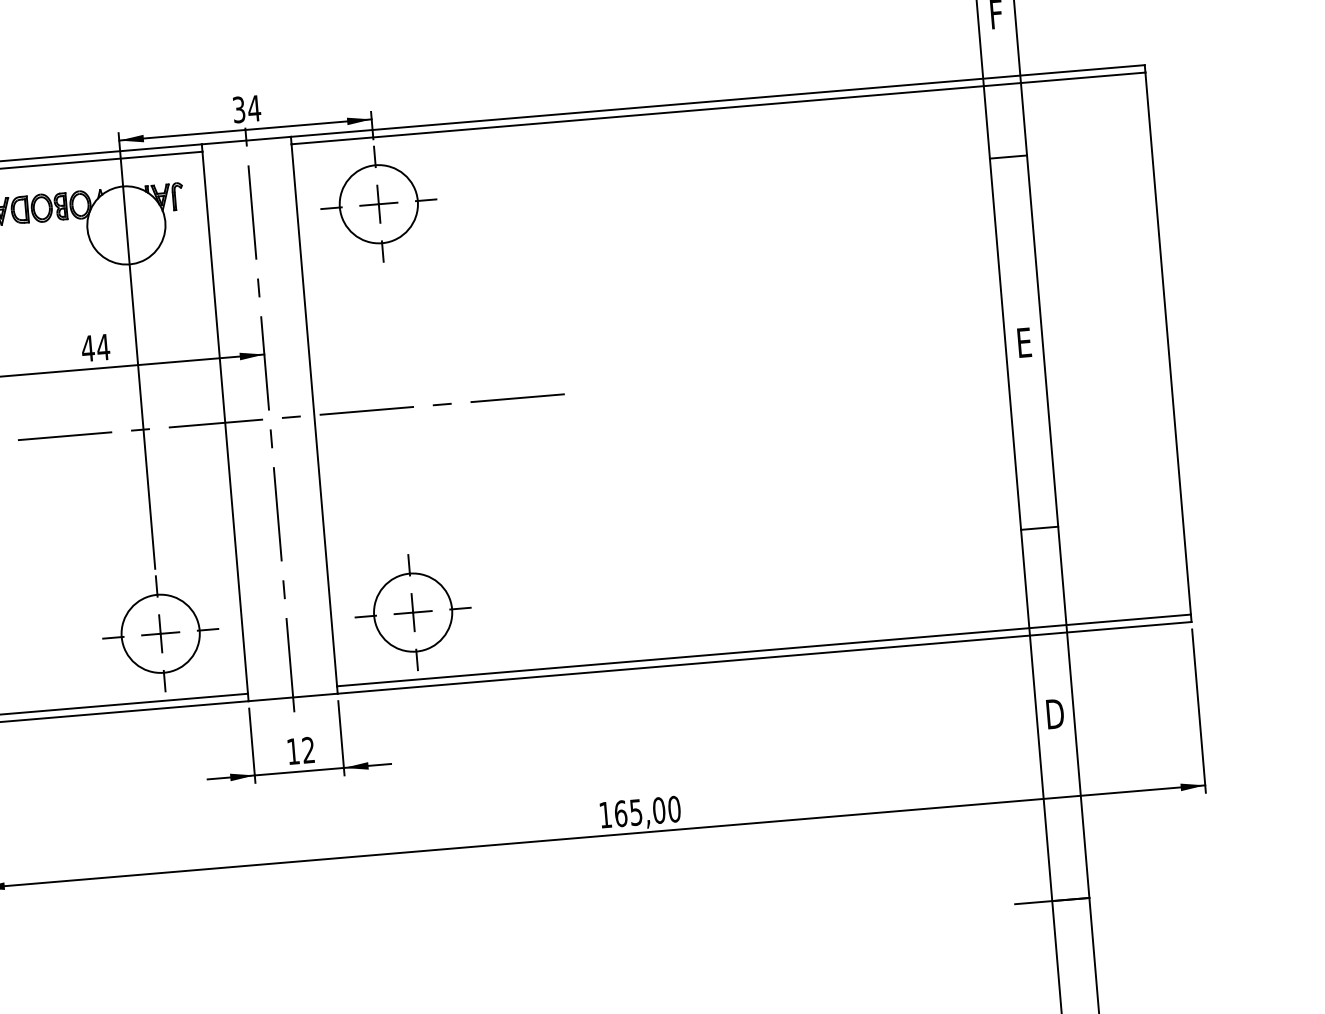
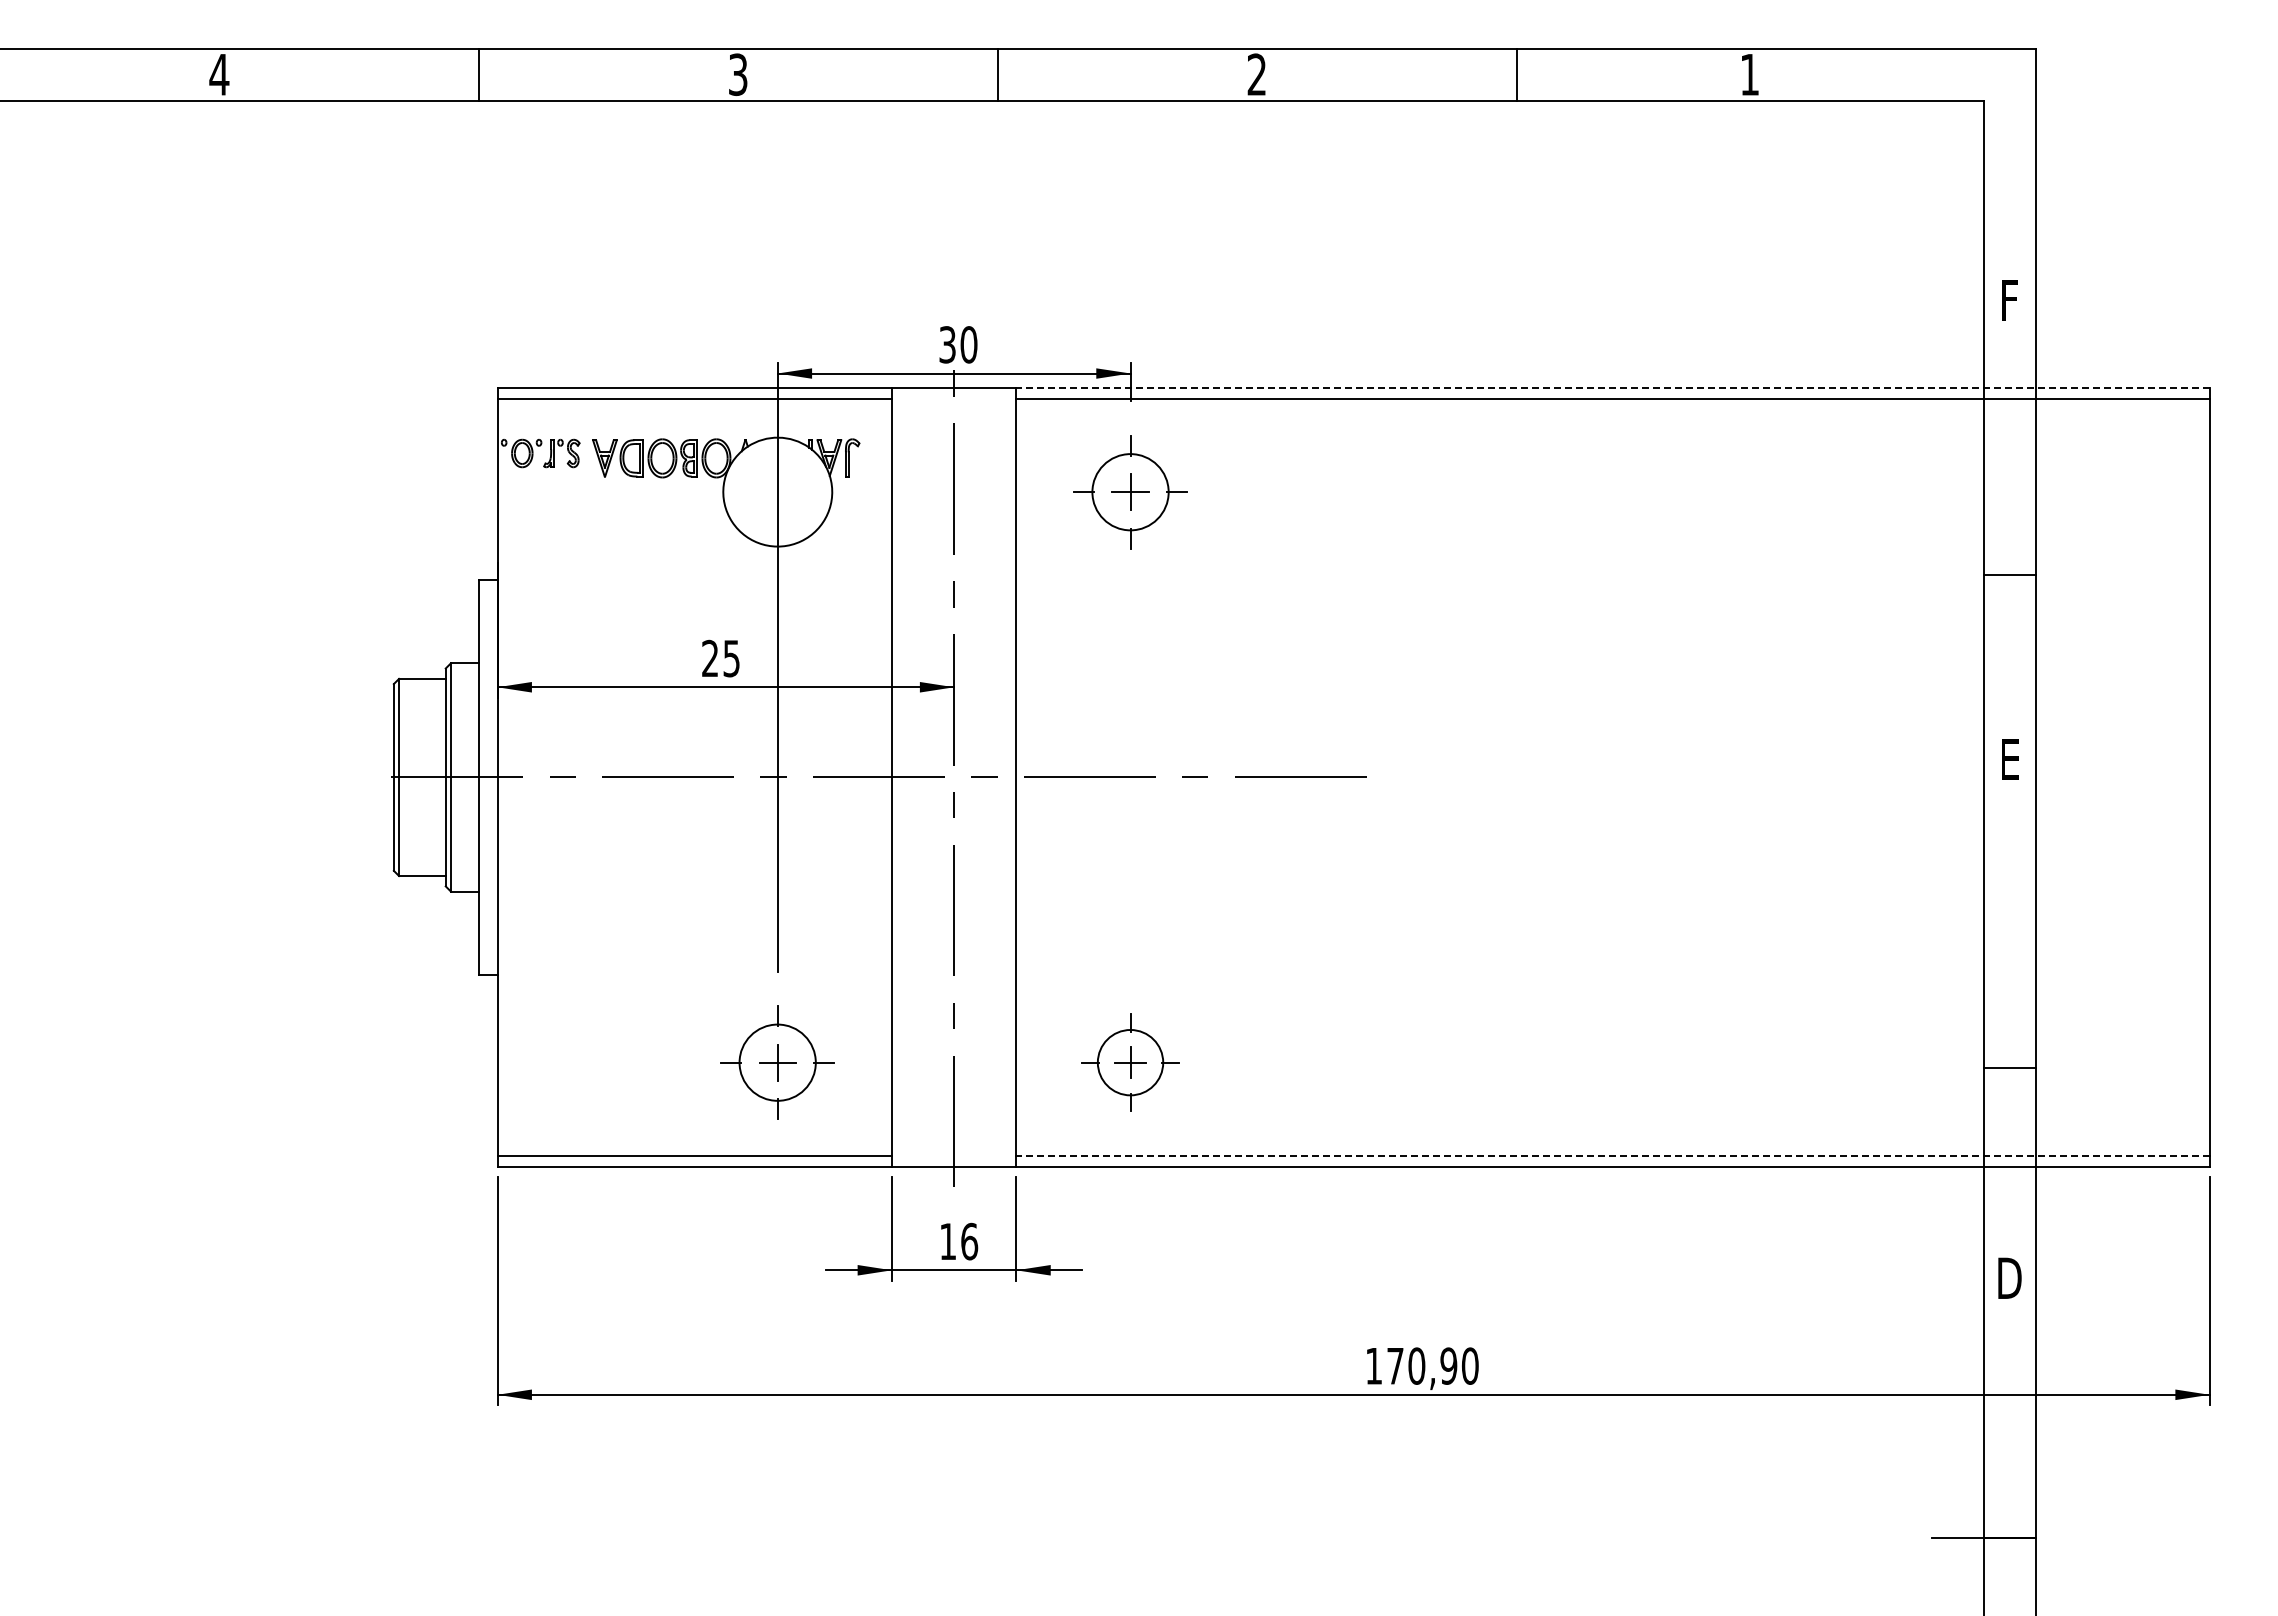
line: (718, 101) -> (1613, 388), solid -> dashed
text: (254, 108) -> (968, 344), 34 -> 30
line: (1008, 156) -> (2009, 574), moved
part: (378, 204) -> (1130, 492), size x0.7
text: (95, 347) -> (720, 658), 44 -> 25
line: (1039, 528) -> (2009, 1067), moved
part: (413, 612) -> (1130, 1062), size x0.6
part: (160, 633) -> (777, 1062), size x0.7
line: (764, 650) -> (1613, 1156), solid -> dashed
text: (308, 750) -> (969, 1241), 12 -> 16
text: (640, 811) -> (1422, 1365), 165,00 -> 170,90

